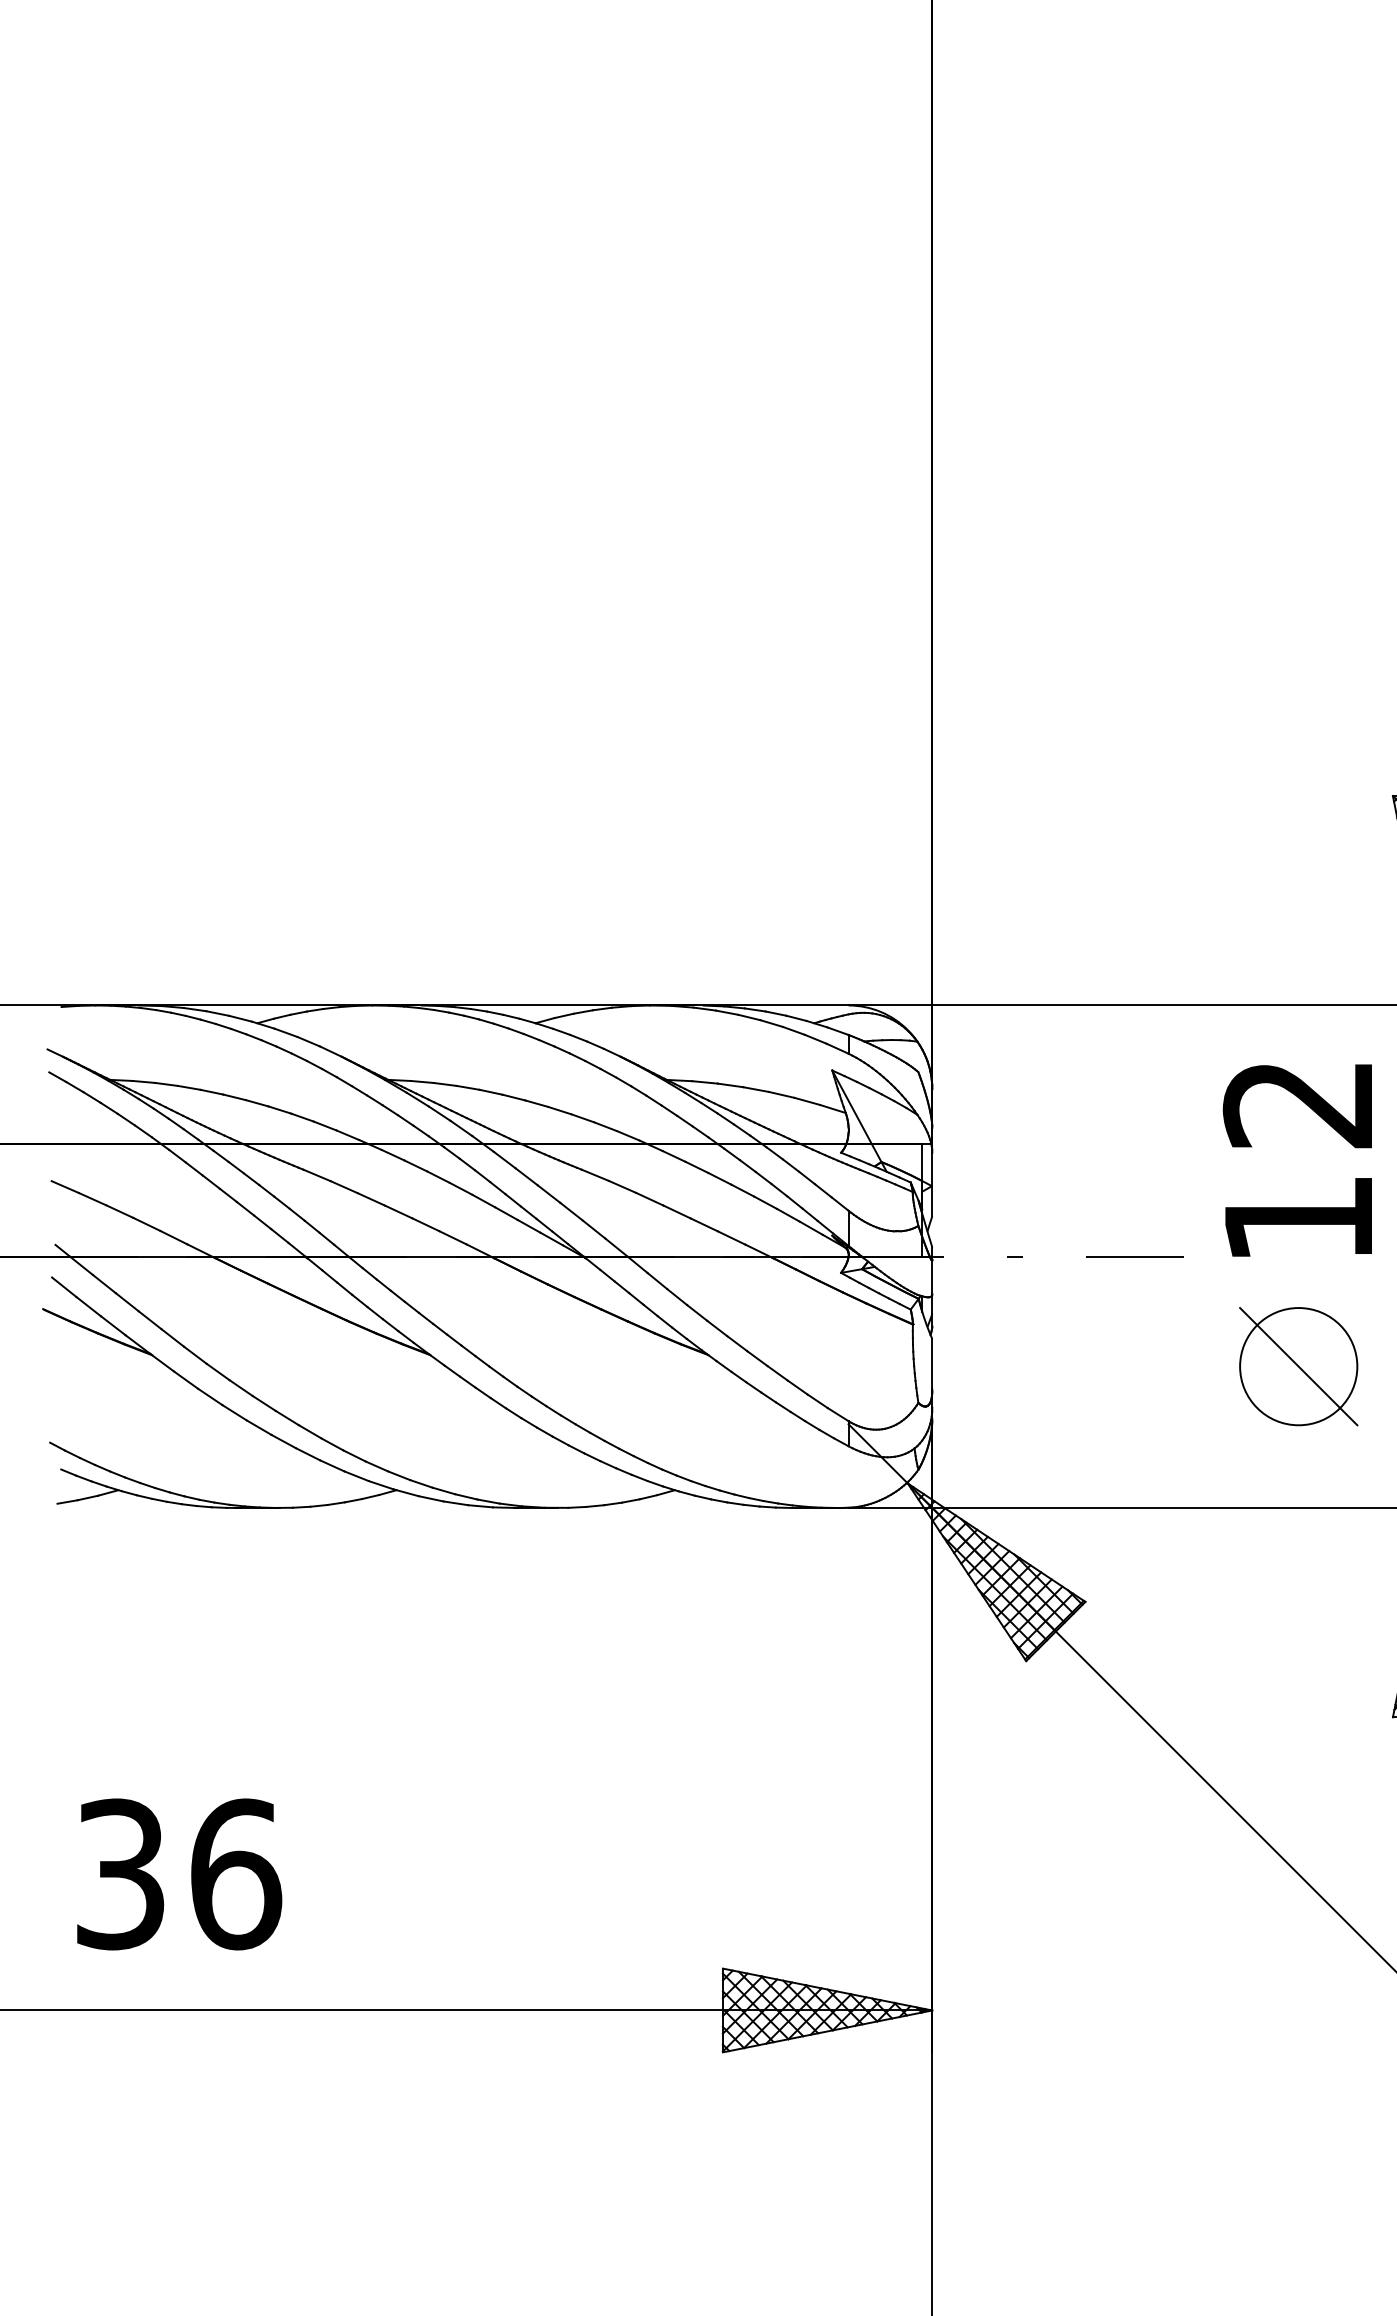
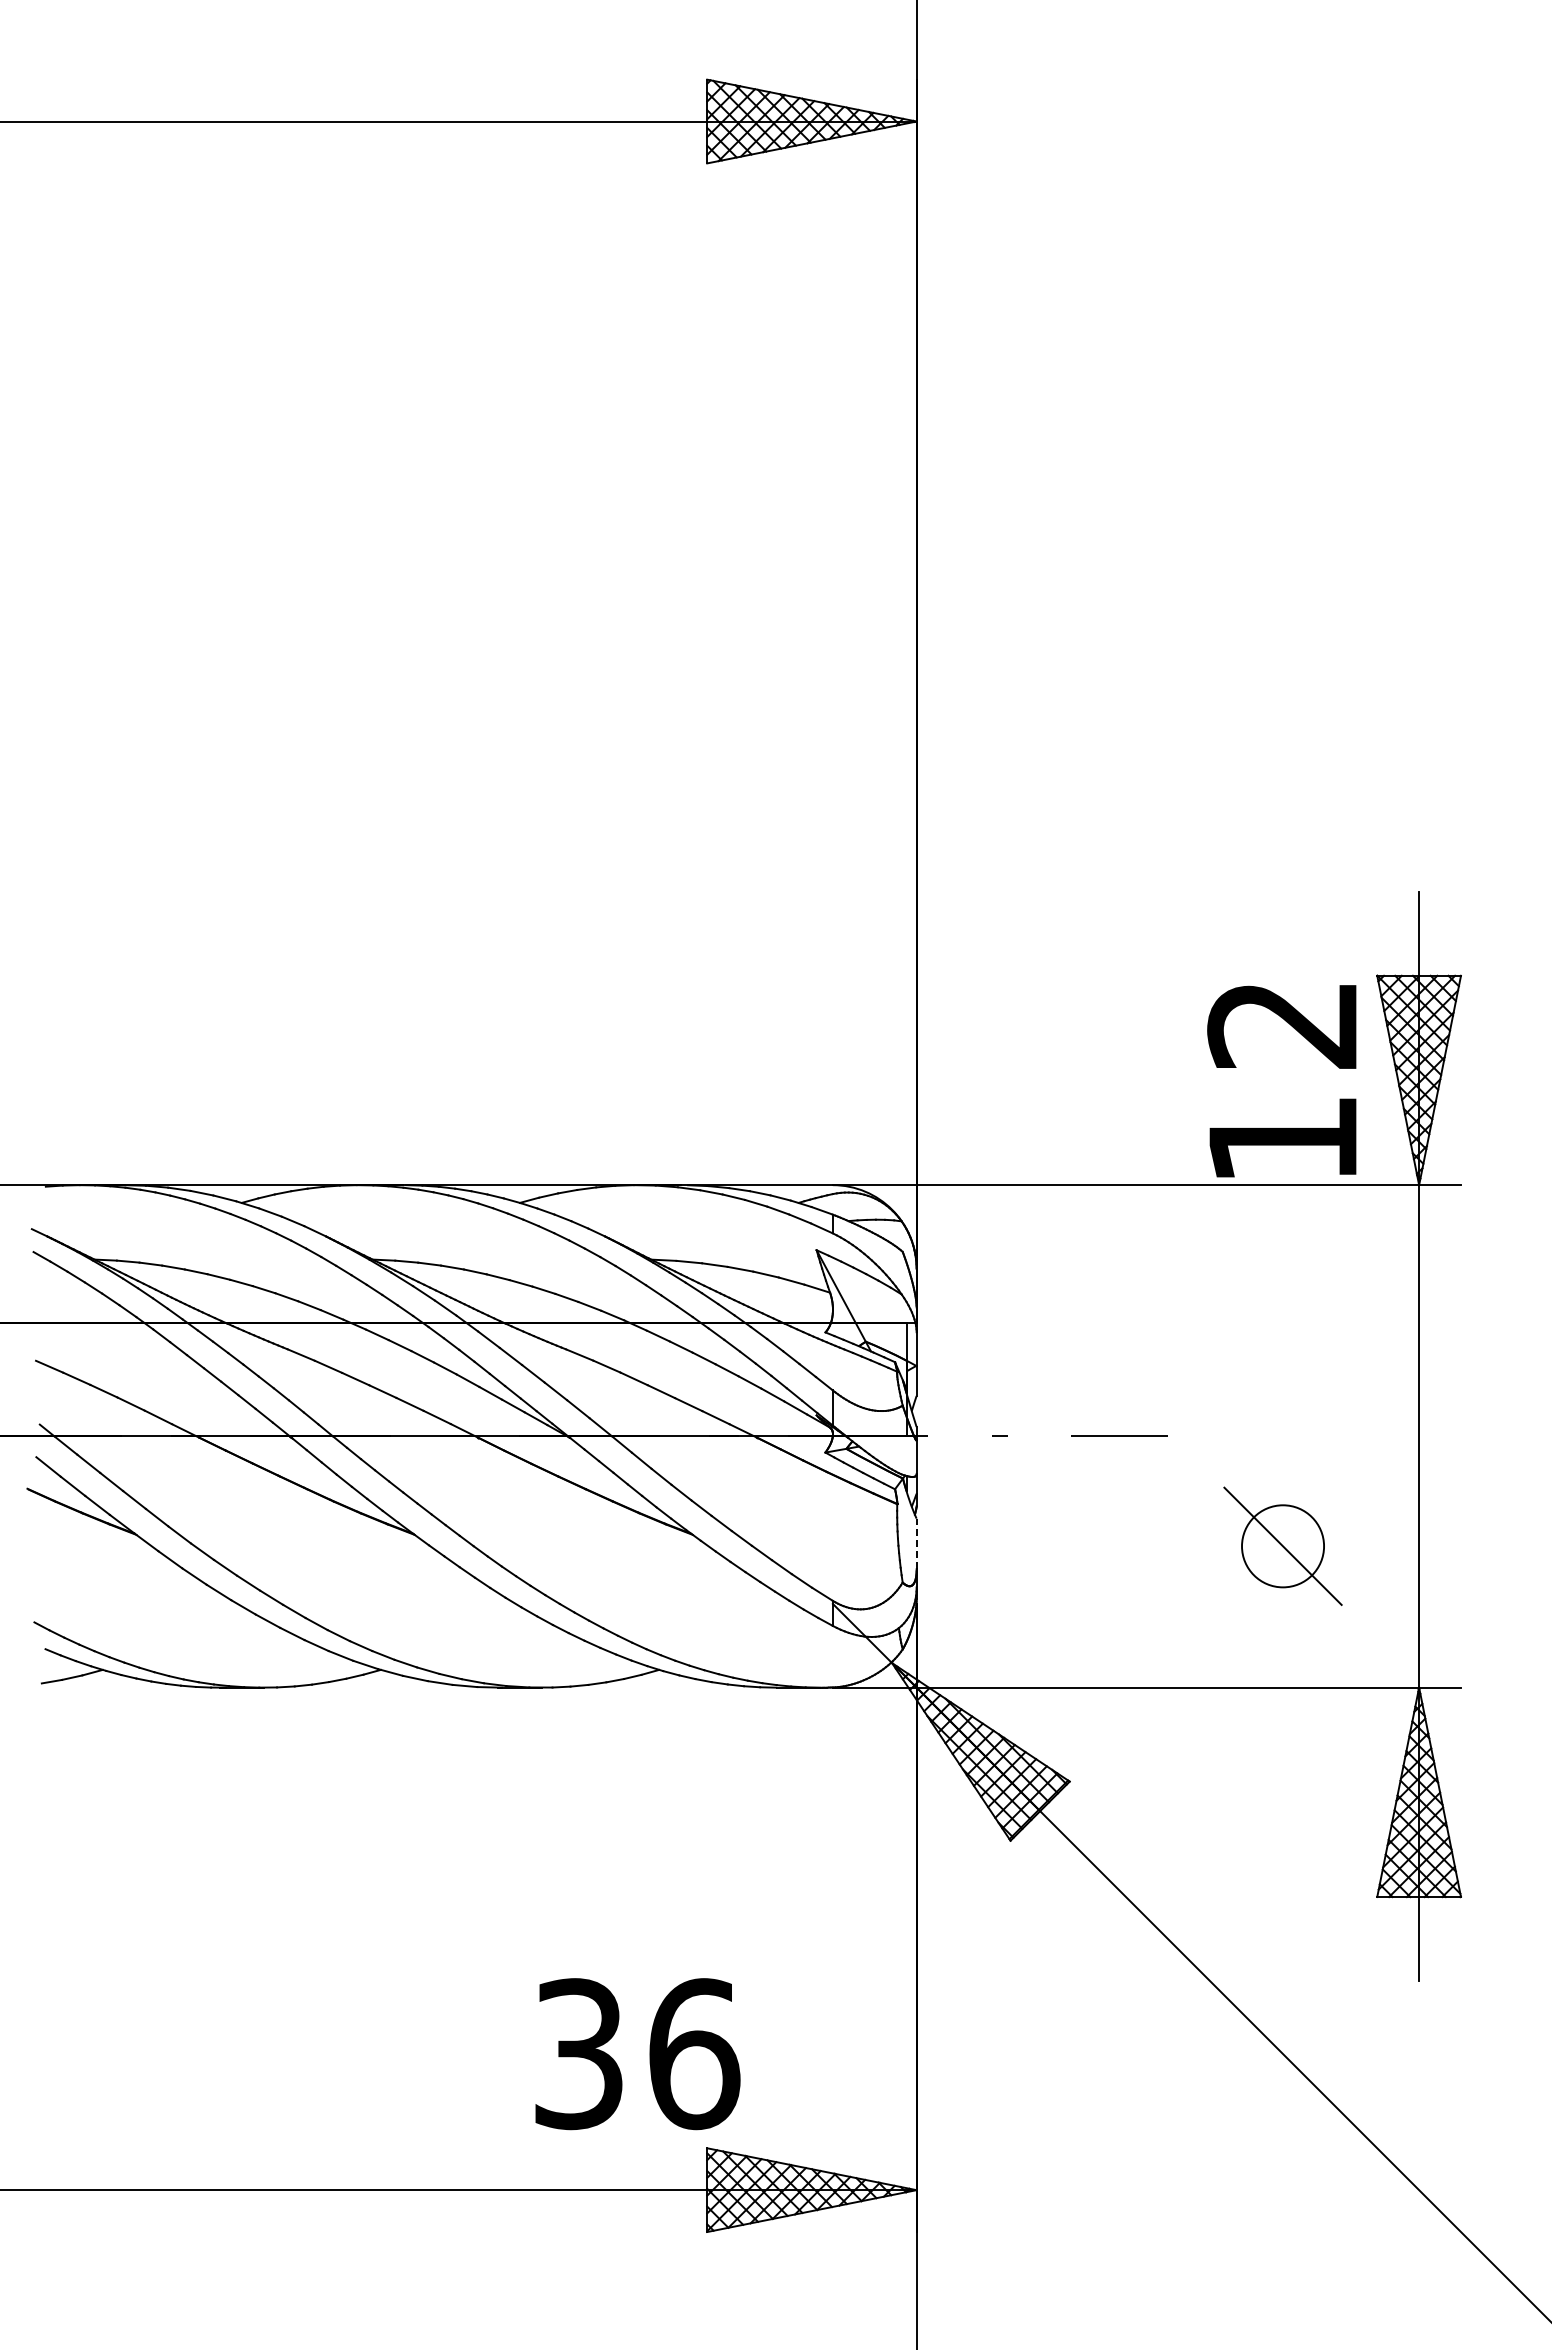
text: (1297, 1160) -> (1281, 1081), moved
line: (932, 1363) -> (916, 1543), solid -> dashed
circle: (1298, 1365) -> (1282, 1545), size x0.7
text: (179, 1874) -> (637, 2054), moved

